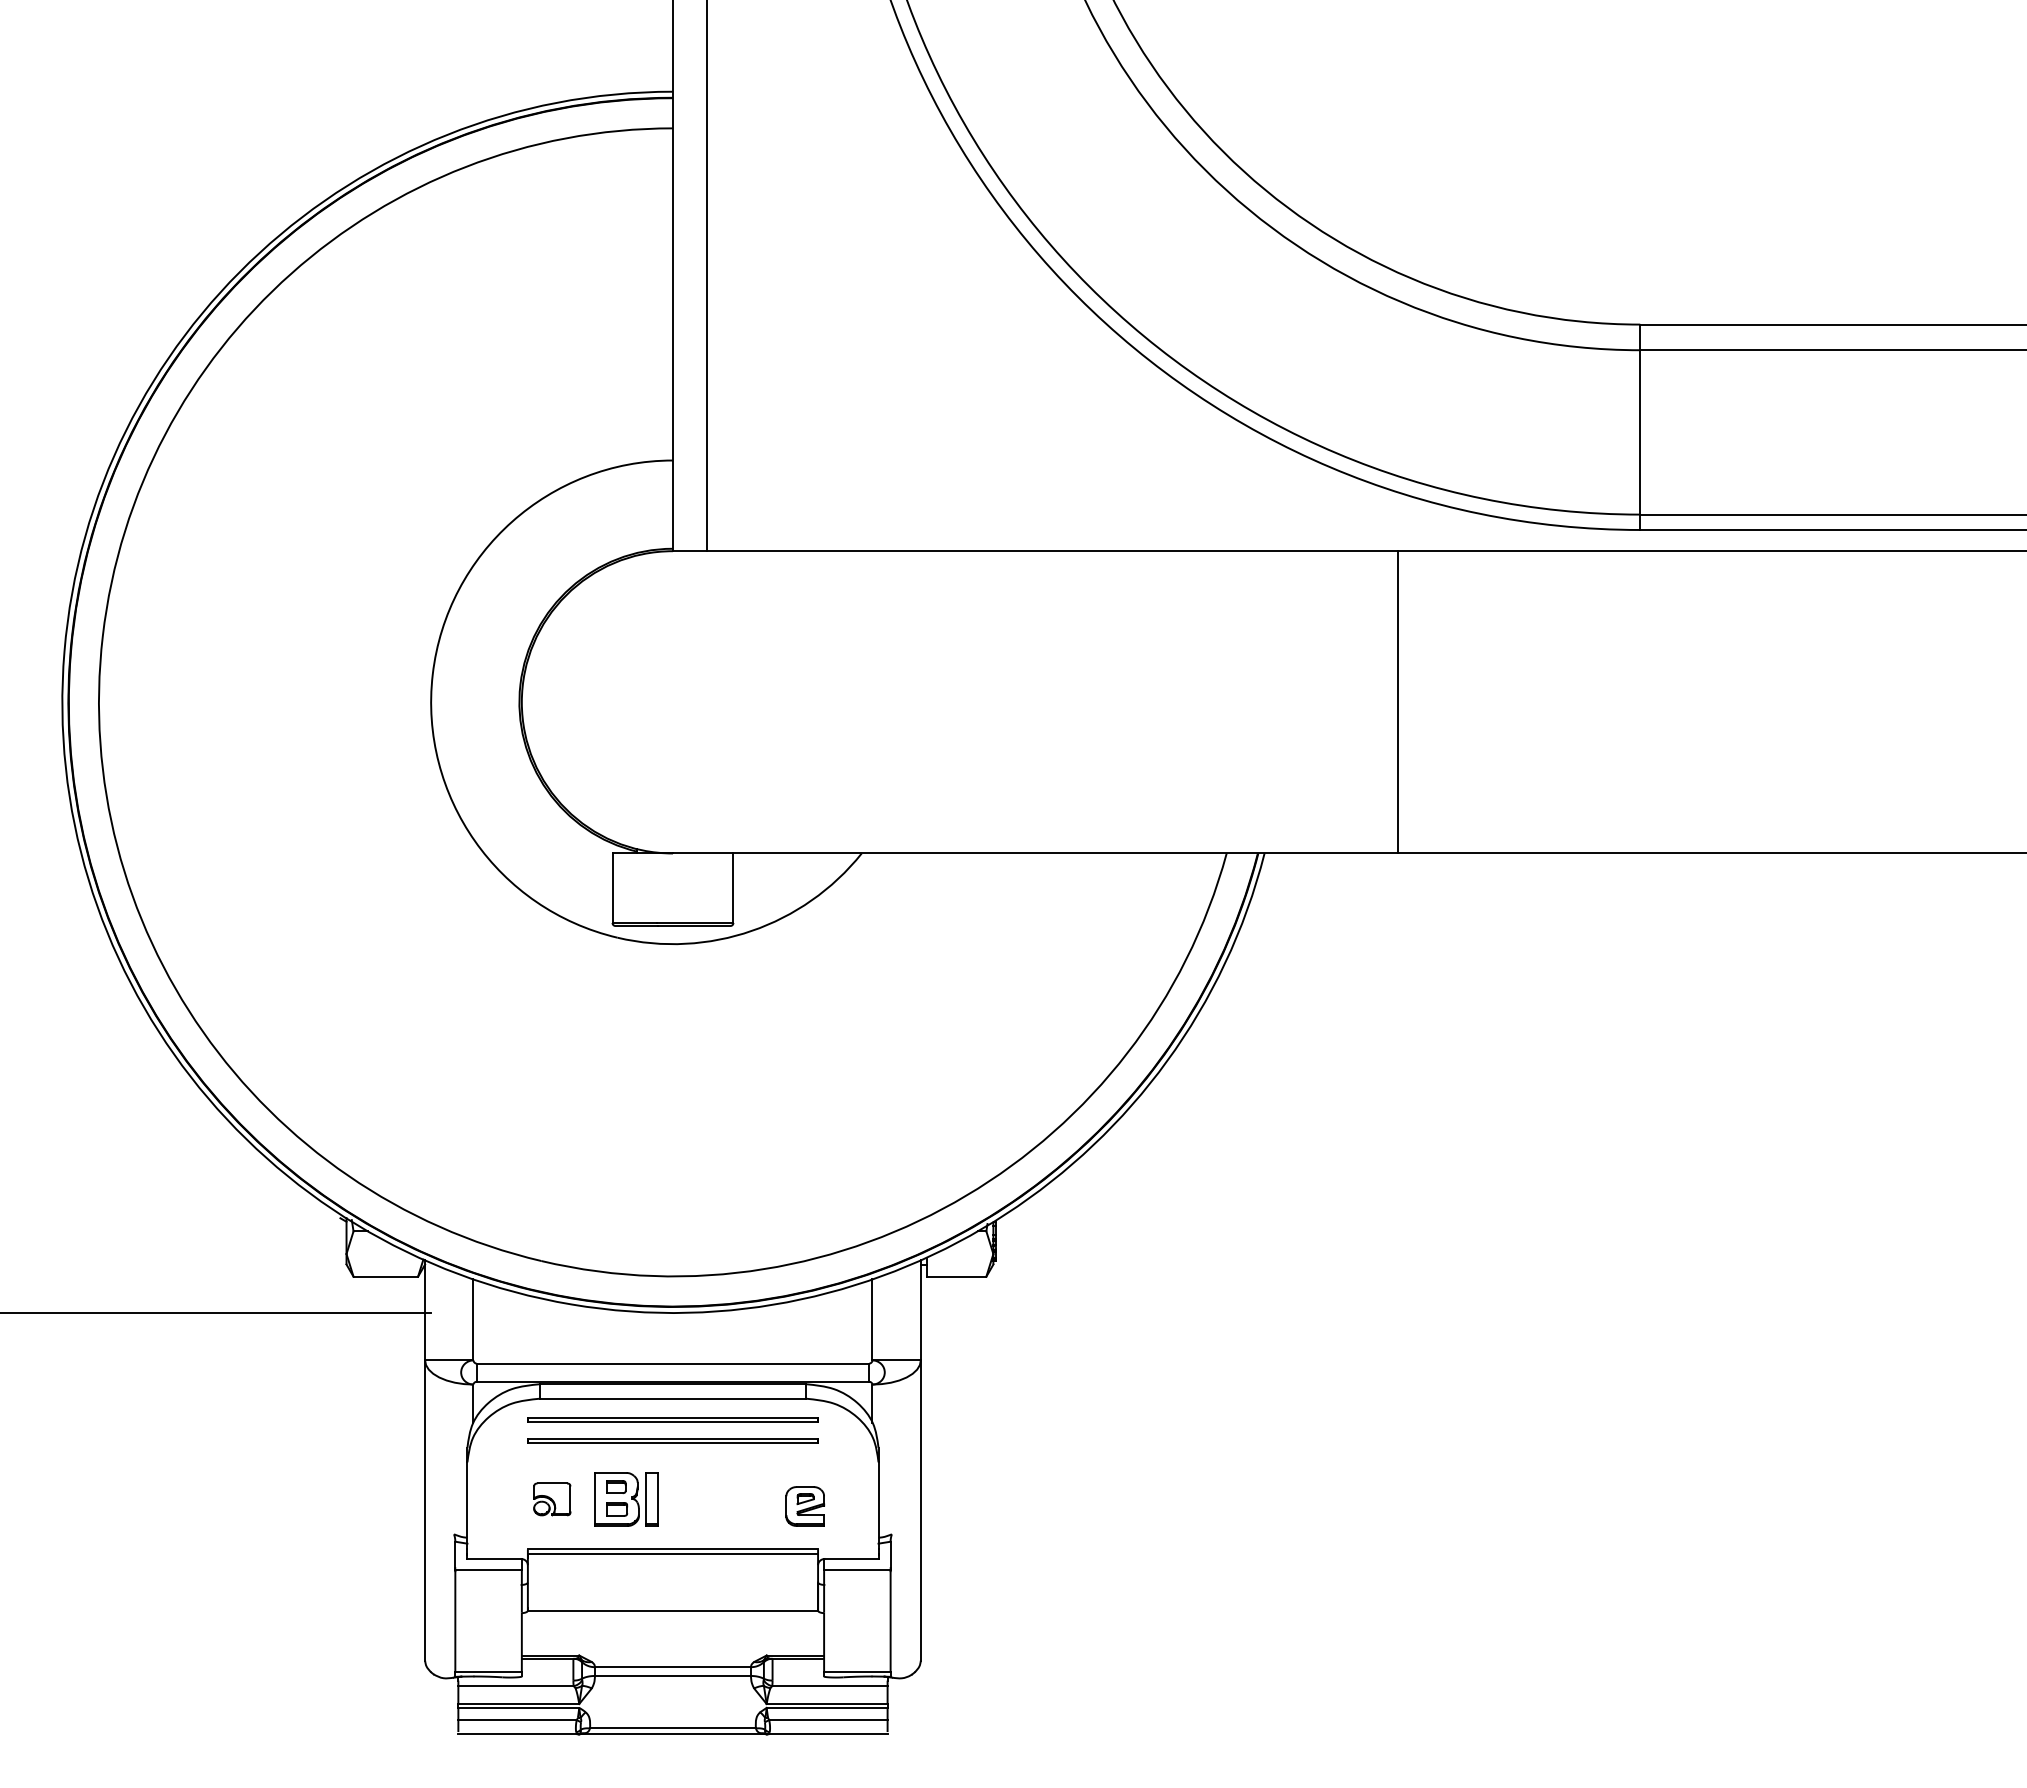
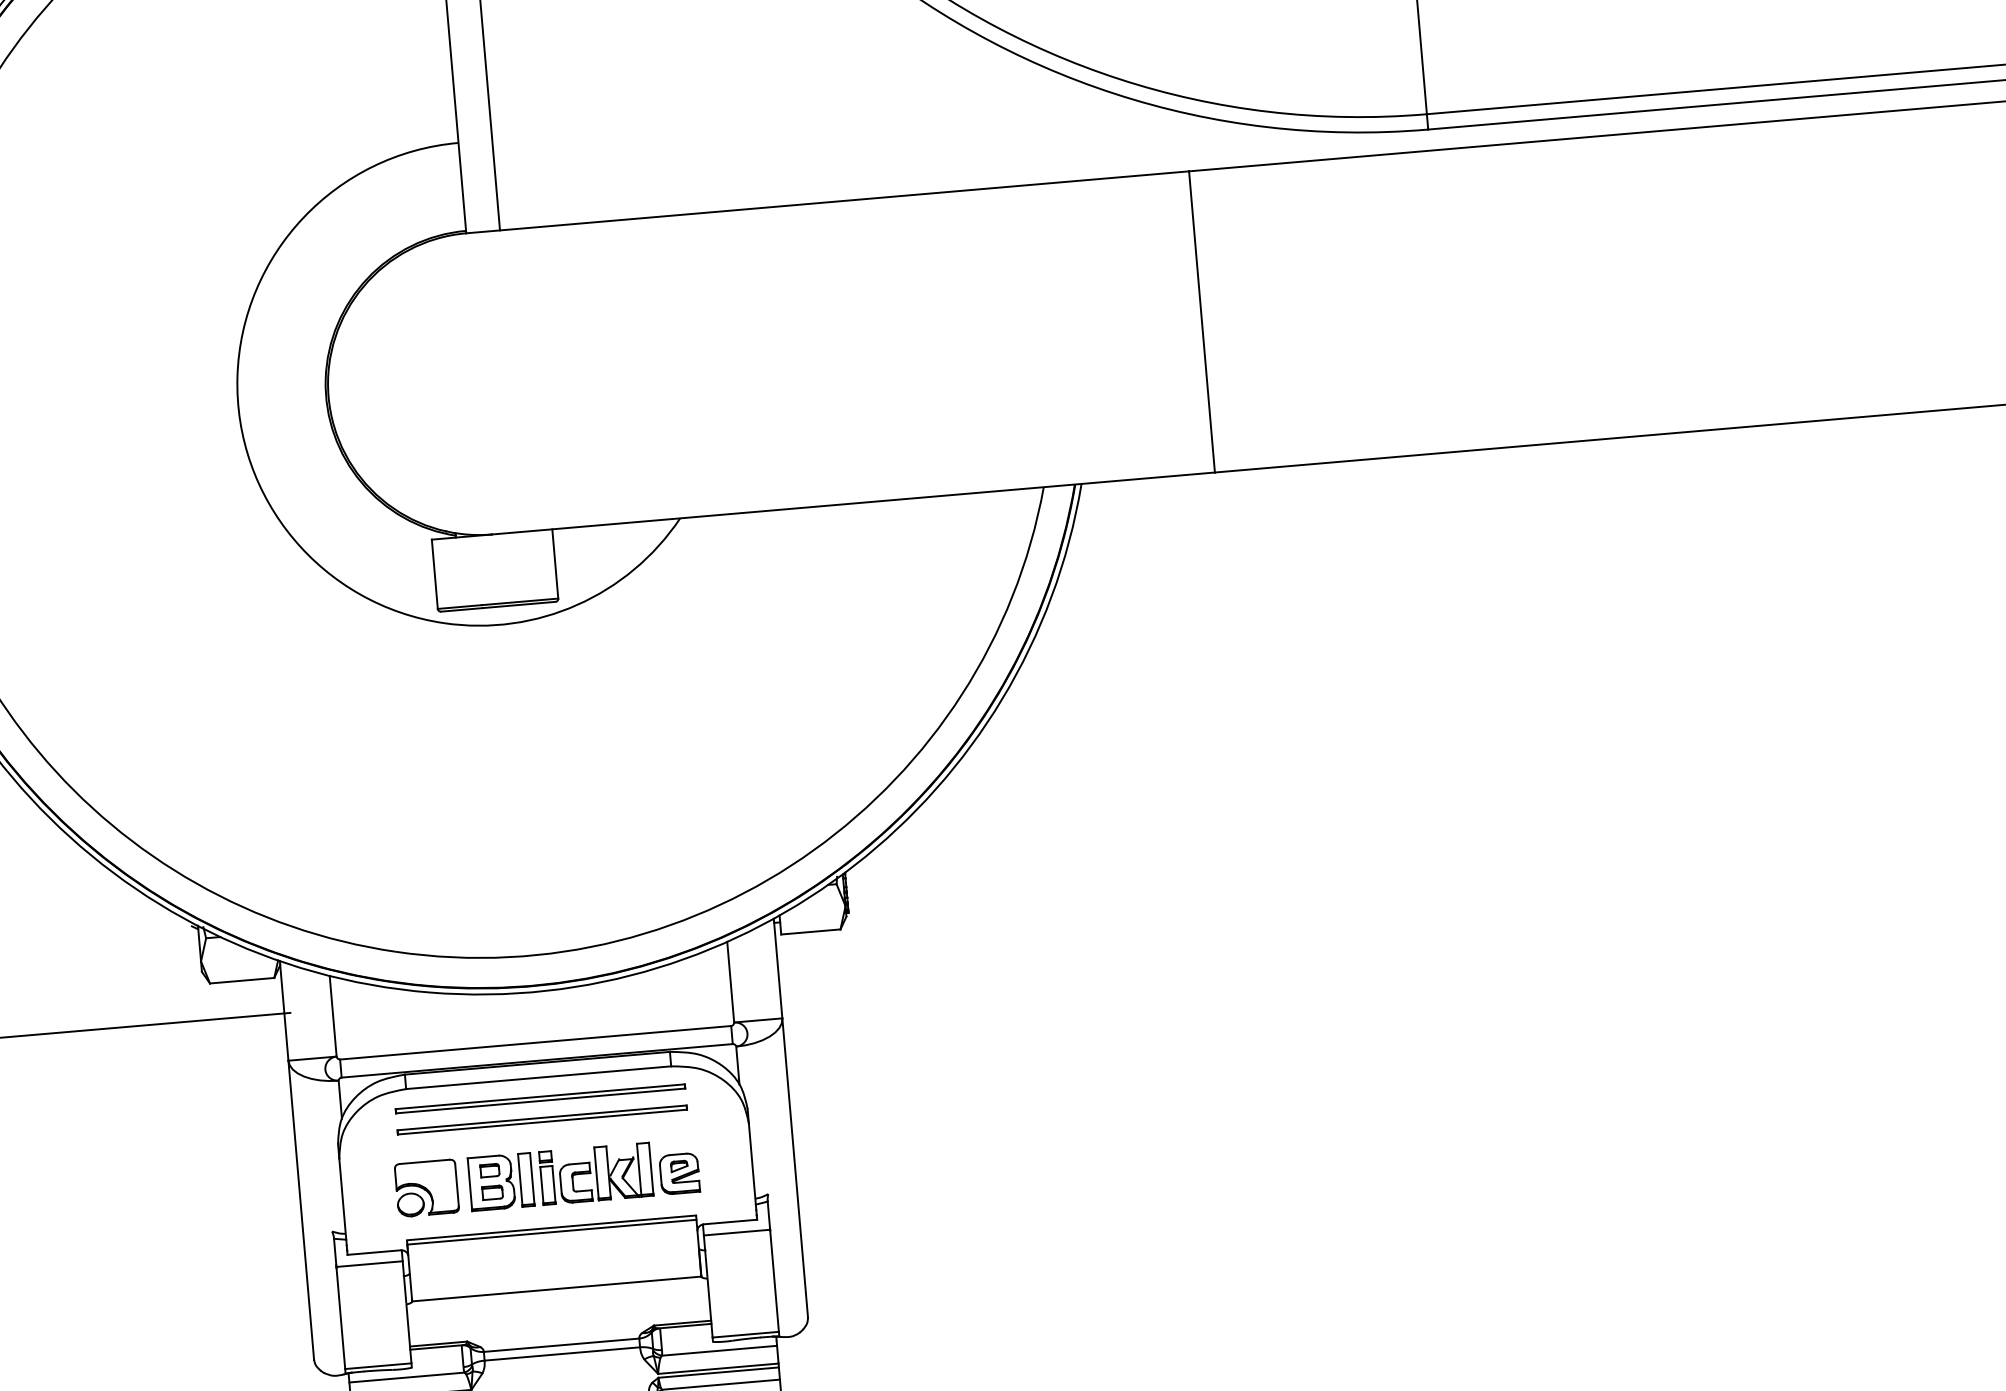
part: (552, 1499) -> (427, 1188), size x1.67
part: (721, 1499) -> (595, 1174), added

